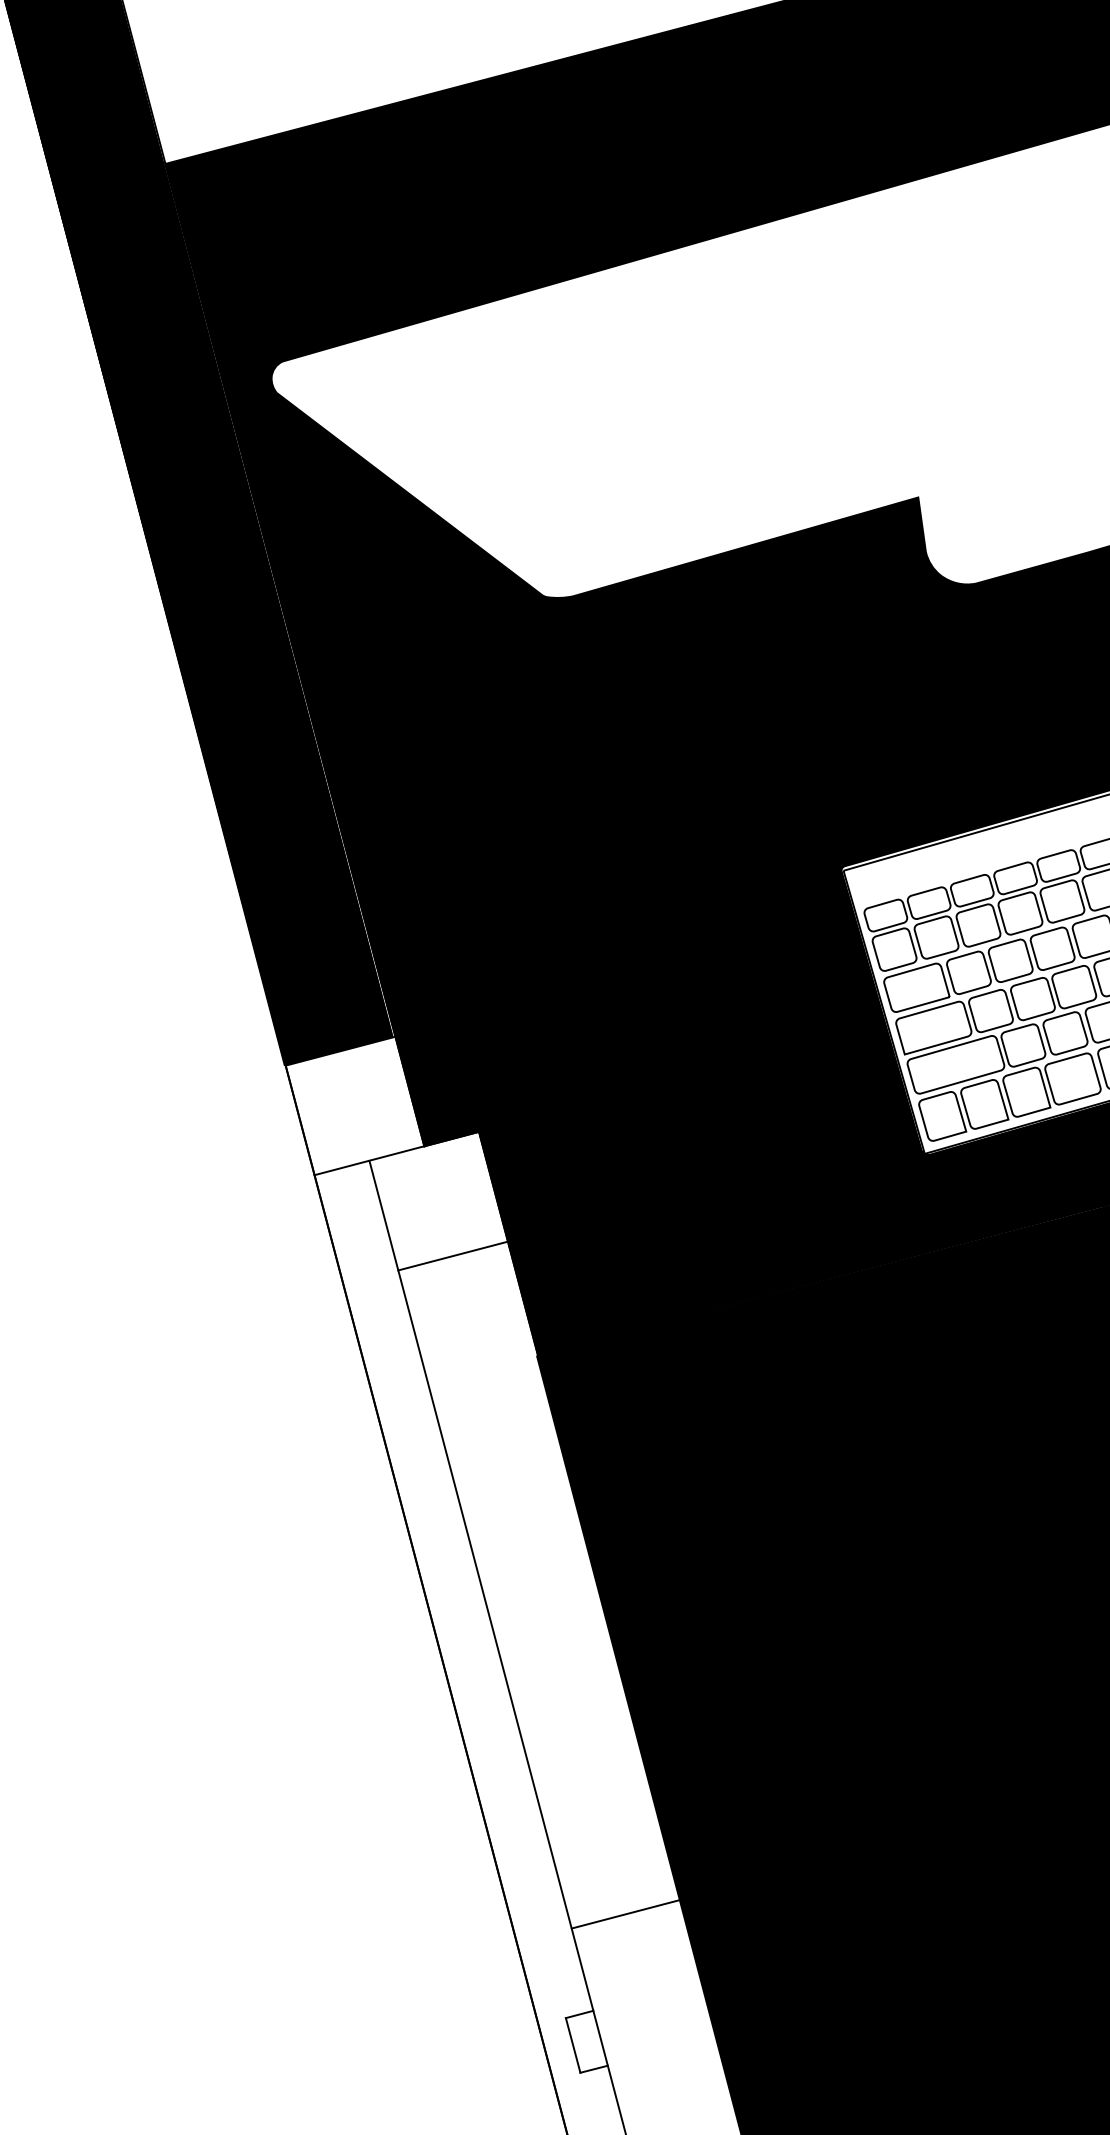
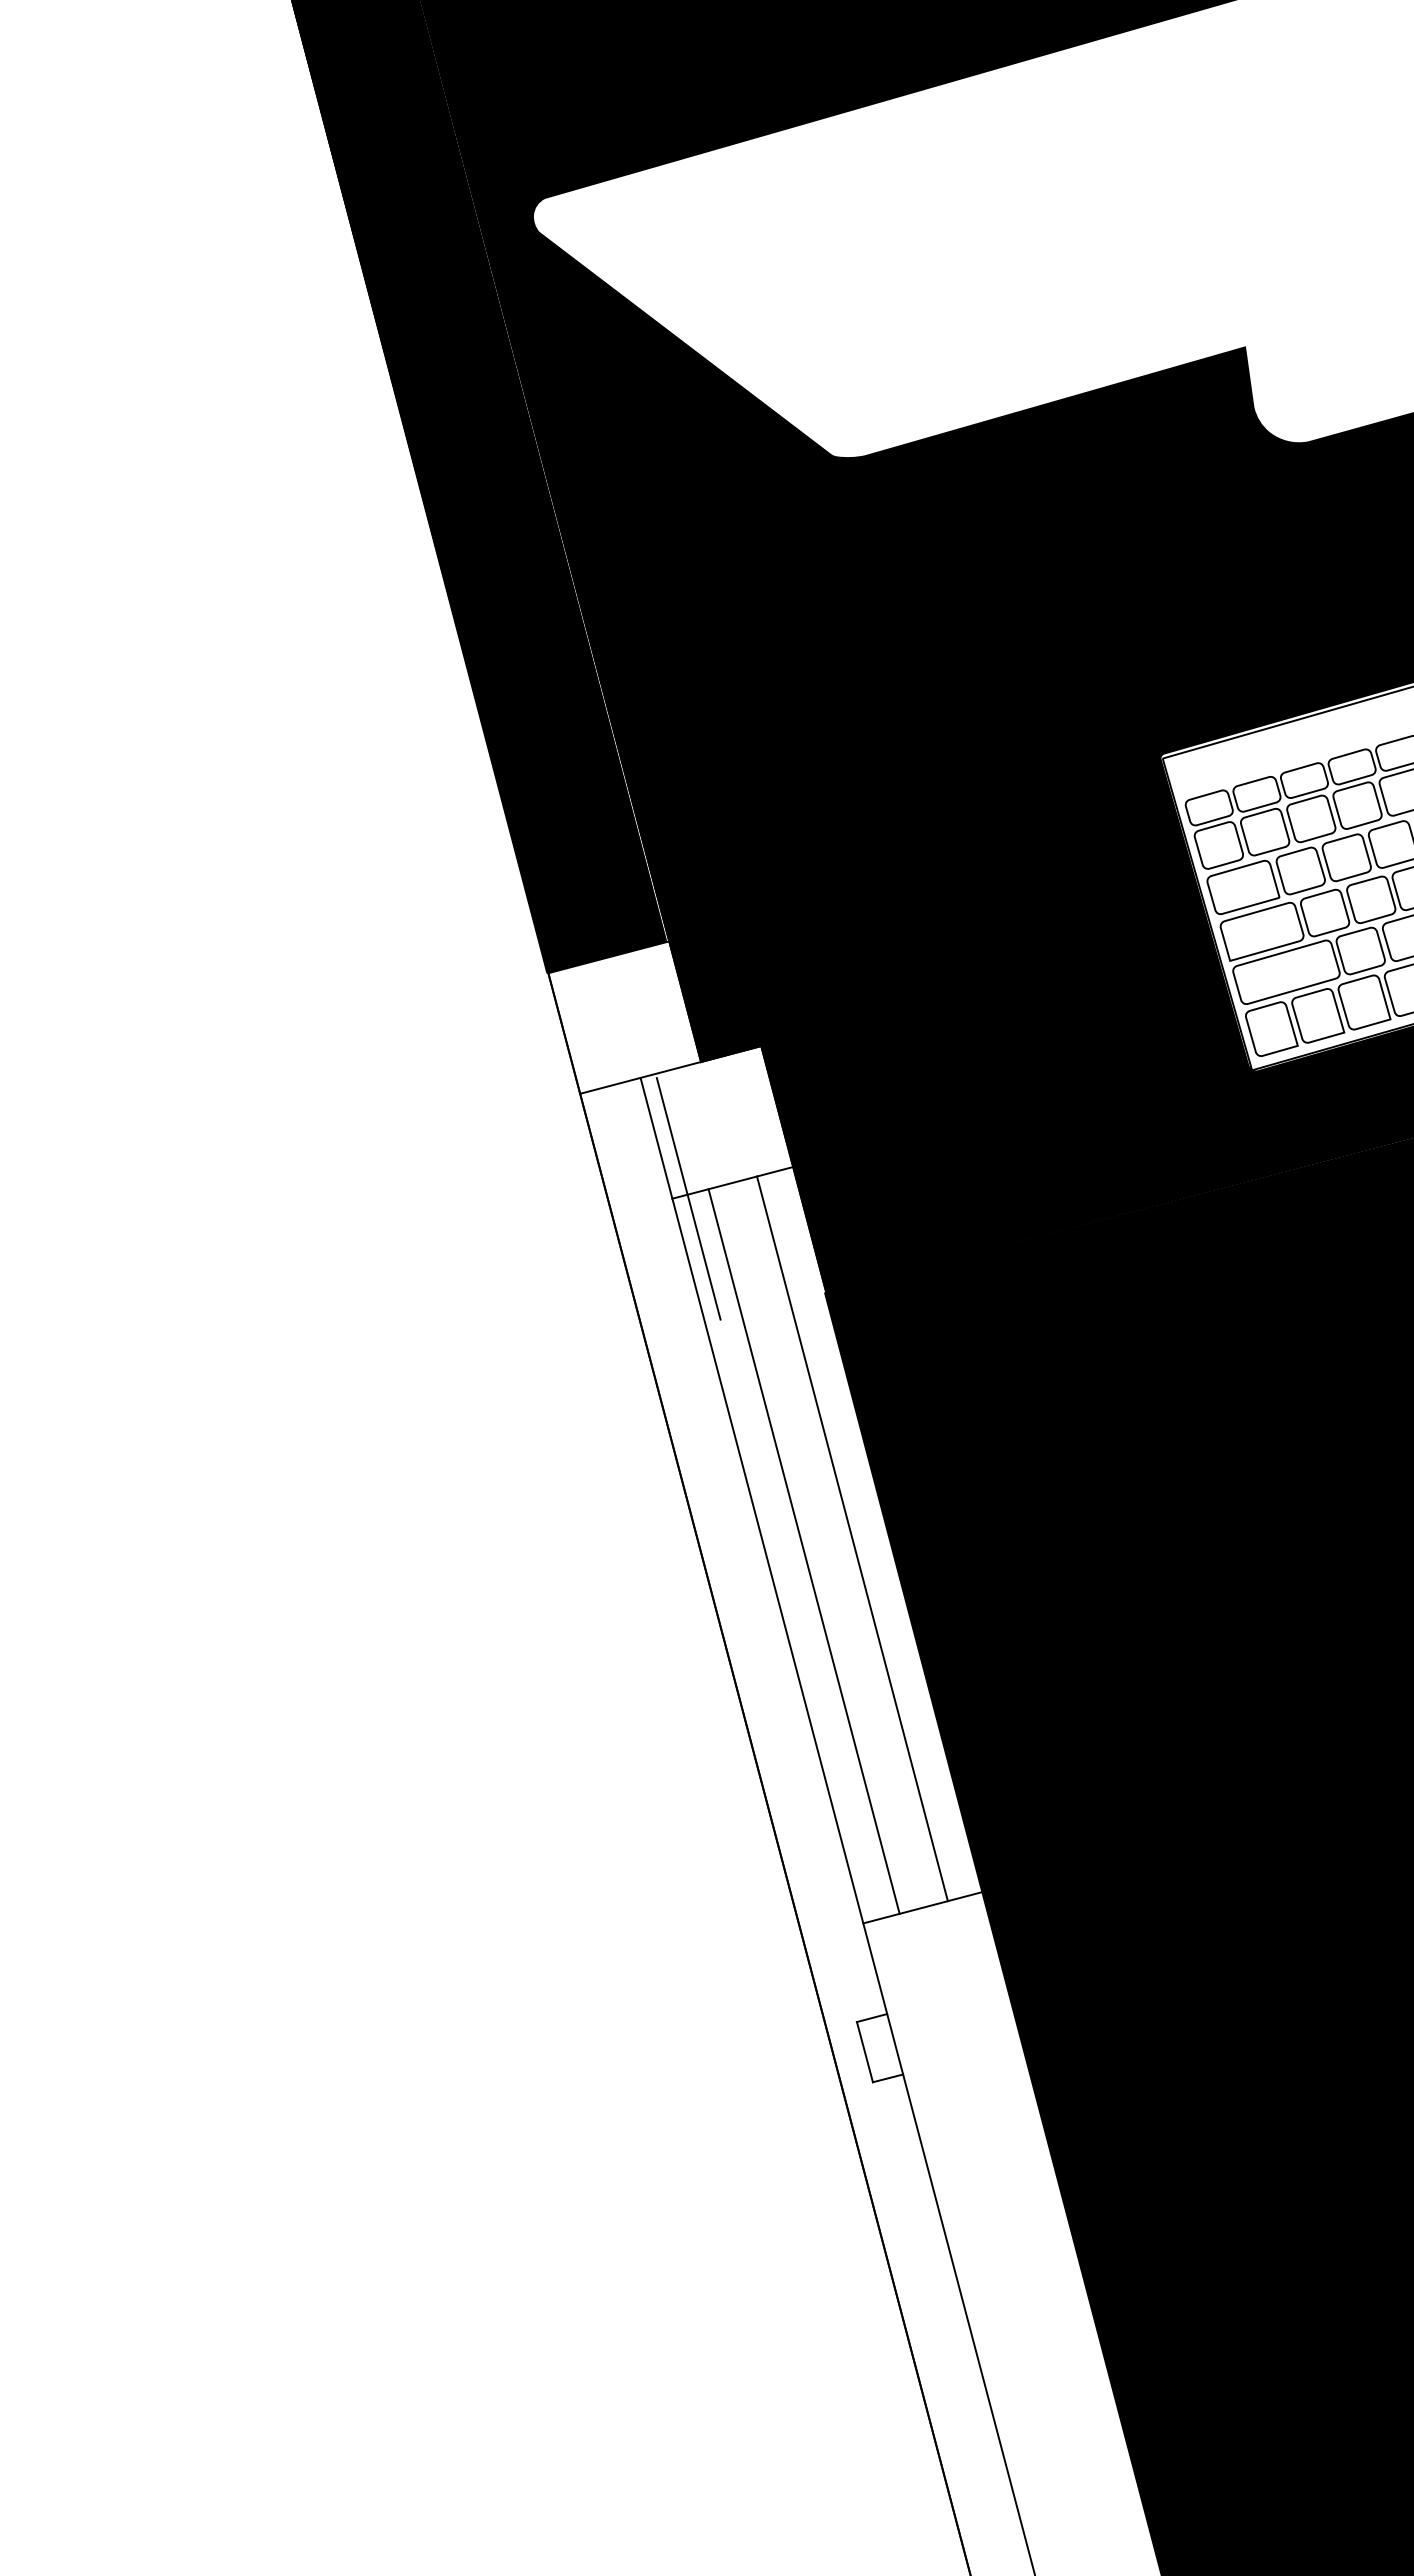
line: (412, 1270) -> (688, 1198), added
line: (561, 1578) -> (852, 1538), added
line: (517, 1590) -> (803, 1551), added

